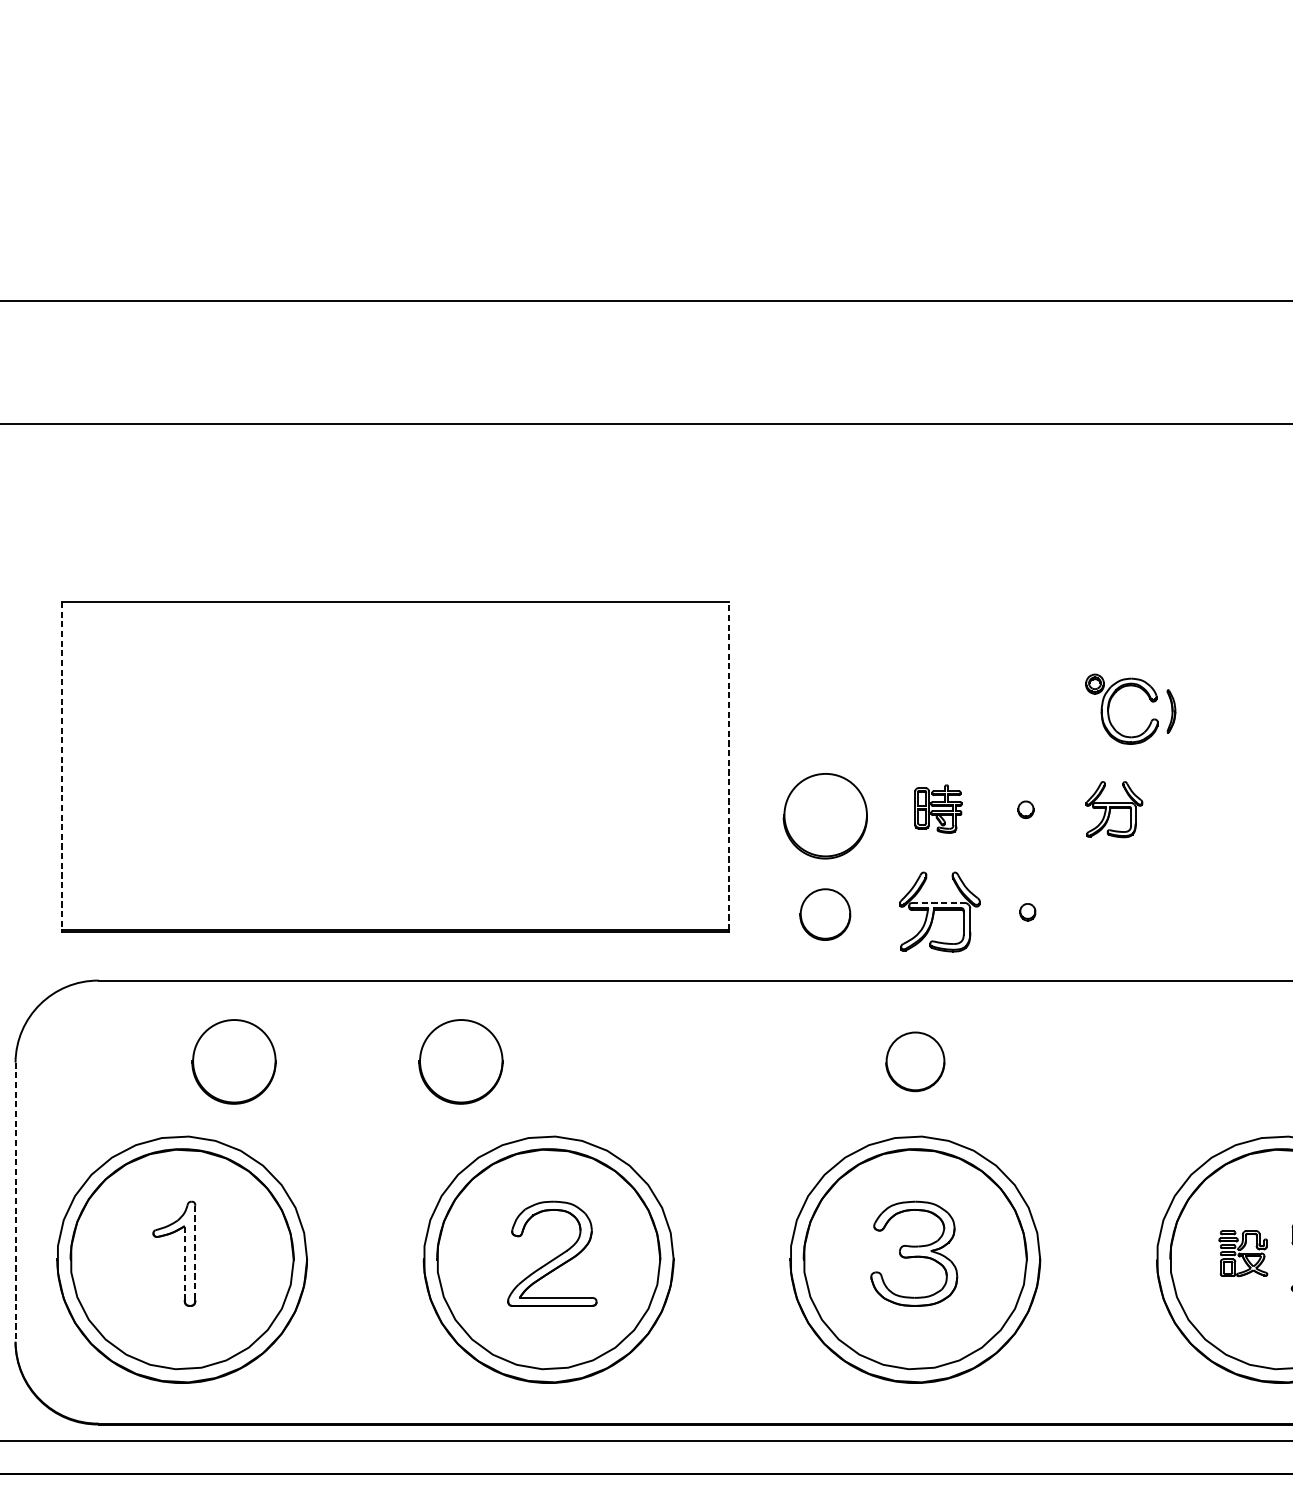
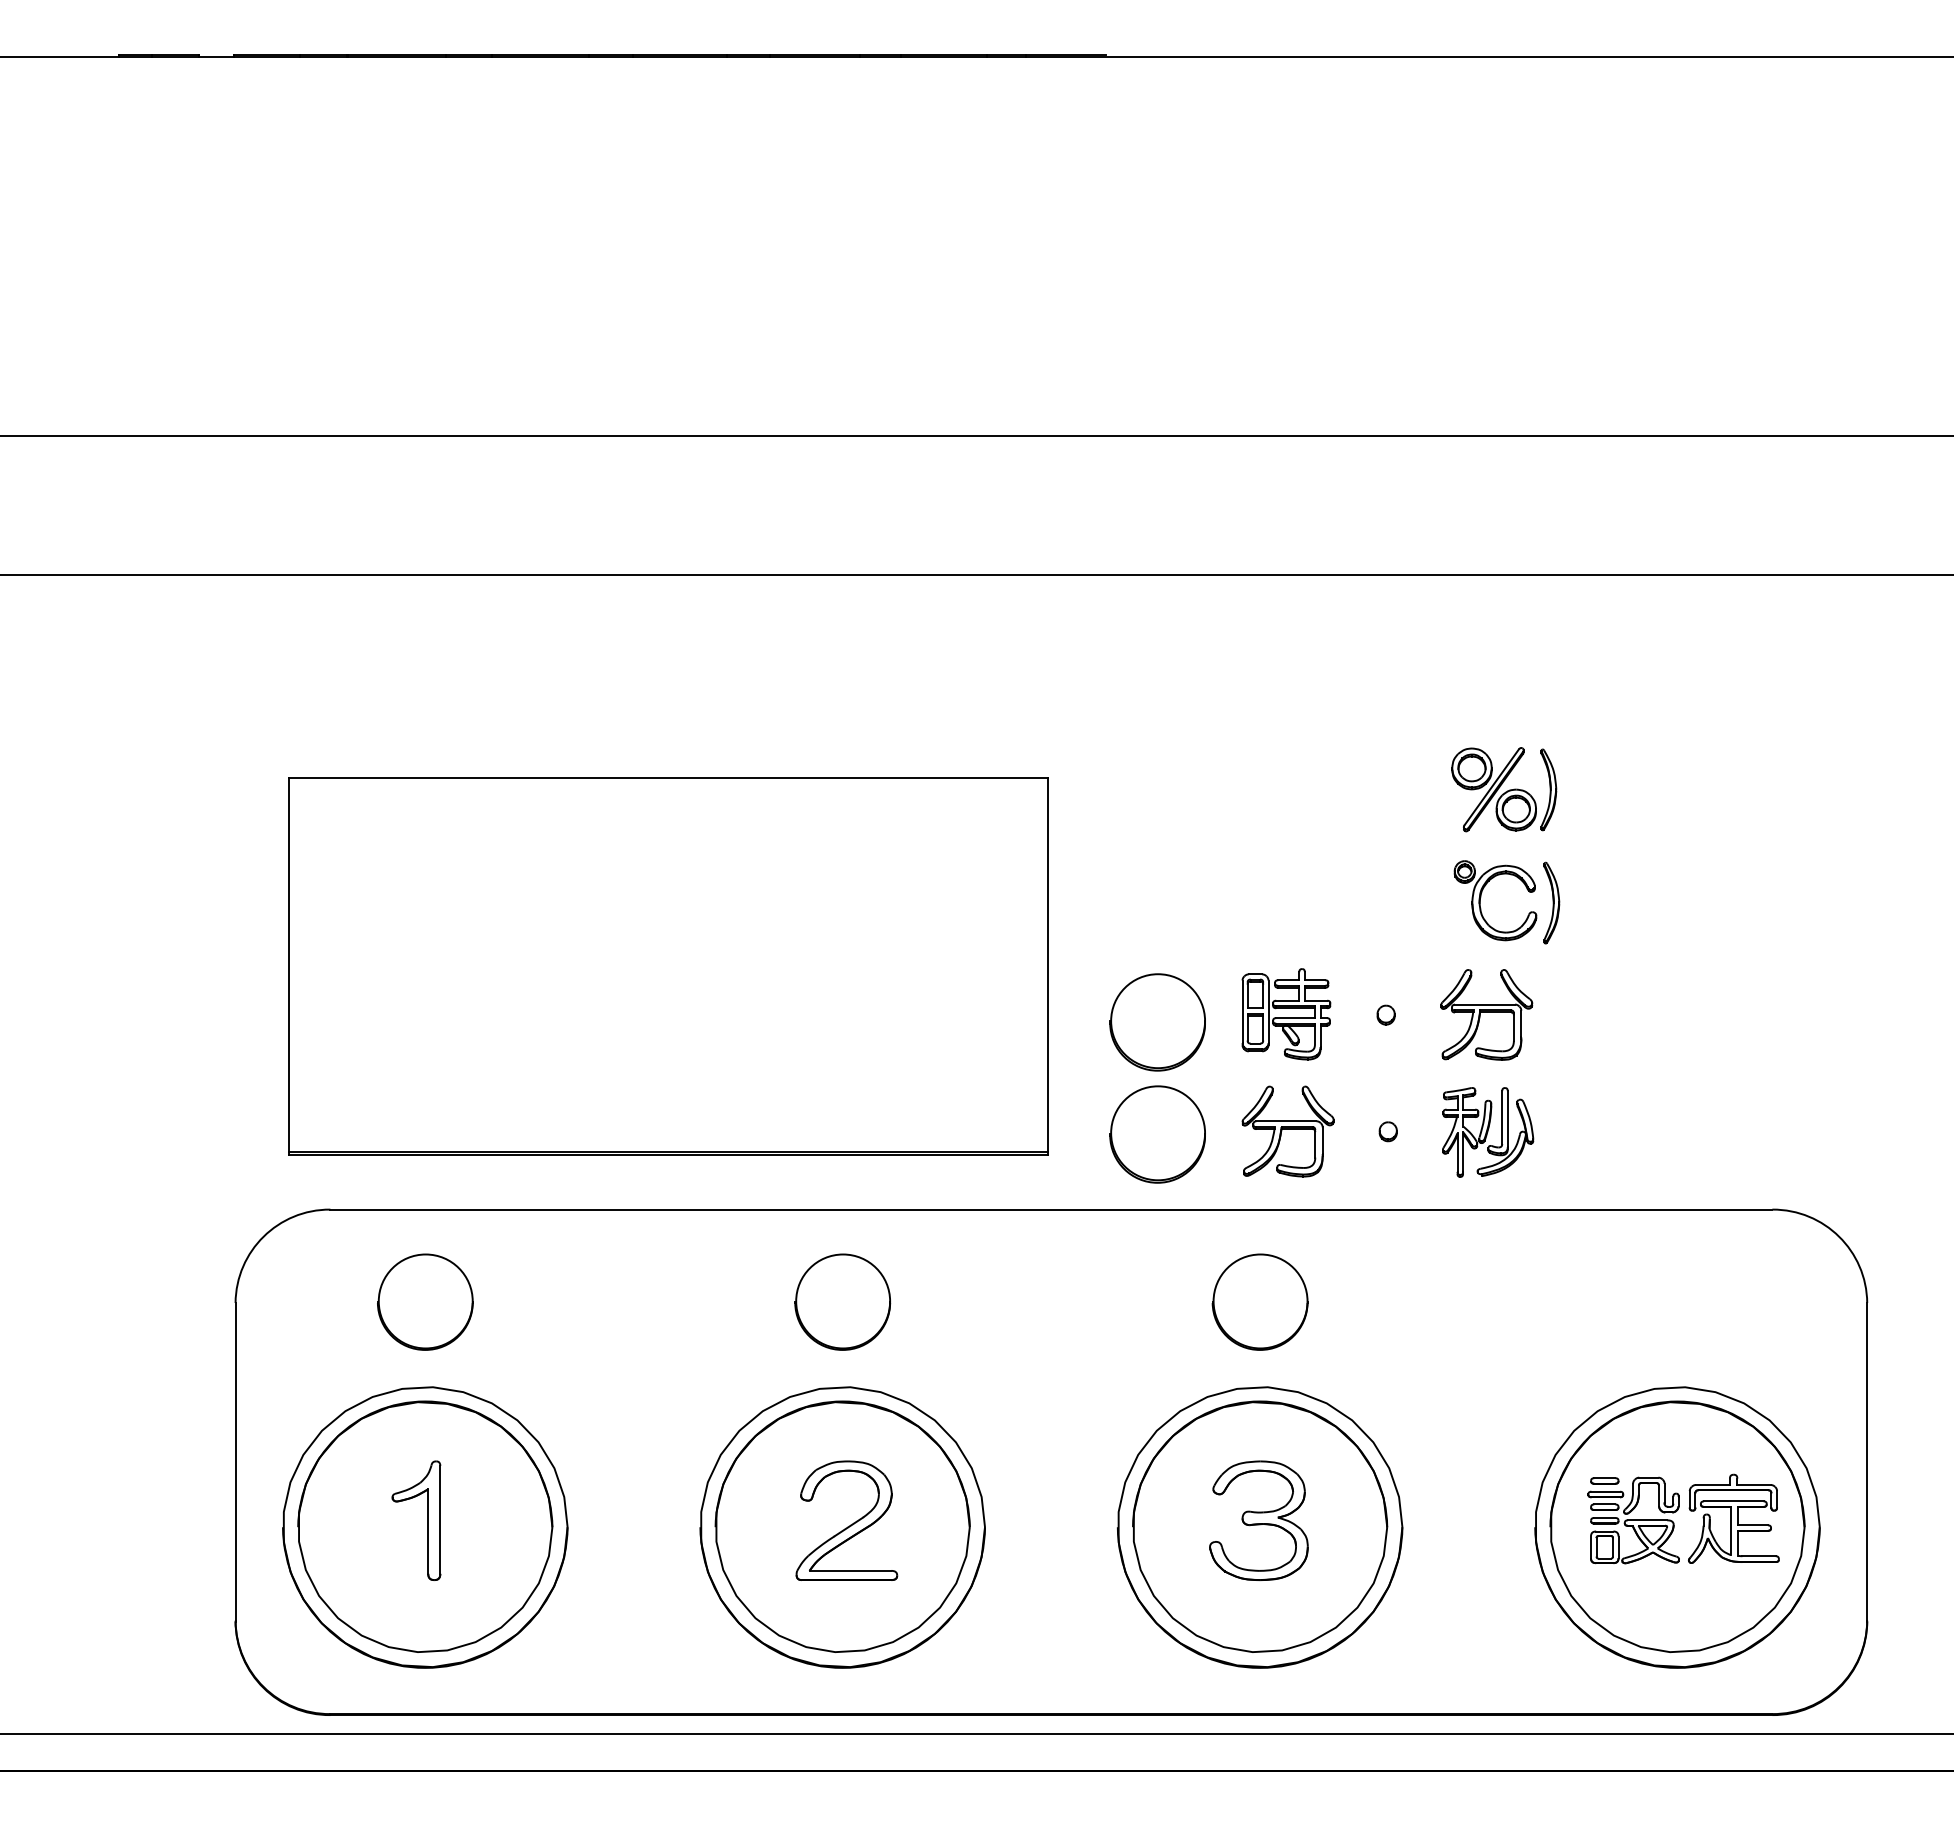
part: (1129, 611) -> (1504, 789), added
part: (1171, 710) -> (1551, 902), size x1.67
line: (62, 766) -> (288, 965), dashed -> solid
line: (728, 766) -> (1047, 965), dashed -> solid
part: (938, 809) -> (1286, 1014), size x1.67
part: (1114, 809) -> (1486, 1014), size x1.43
line: (938, 903) -> (1286, 1121), dashed -> solid
part: (1115, 912) -> (1488, 1132), added
part: (825, 914) -> (1157, 1134), size x1.67
part: (234, 1061) -> (425, 1301), moved
part: (460, 1061) -> (842, 1301), moved
part: (914, 1061) -> (1259, 1301), size x1.43
line: (15, 1201) -> (235, 1461), dashed -> solid
line: (195, 1252) -> (440, 1519), dashed -> solid
part: (1243, 1253) -> (1633, 1520), size x1.67
line: (184, 1263) -> (428, 1531), dashed -> solid

